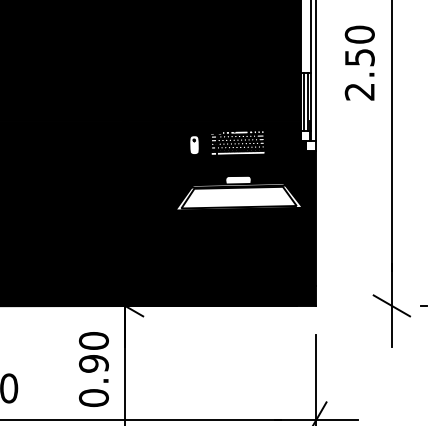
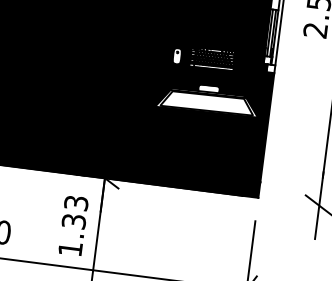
text: (93, 369) -> (73, 226), 0.90 -> 1.33

